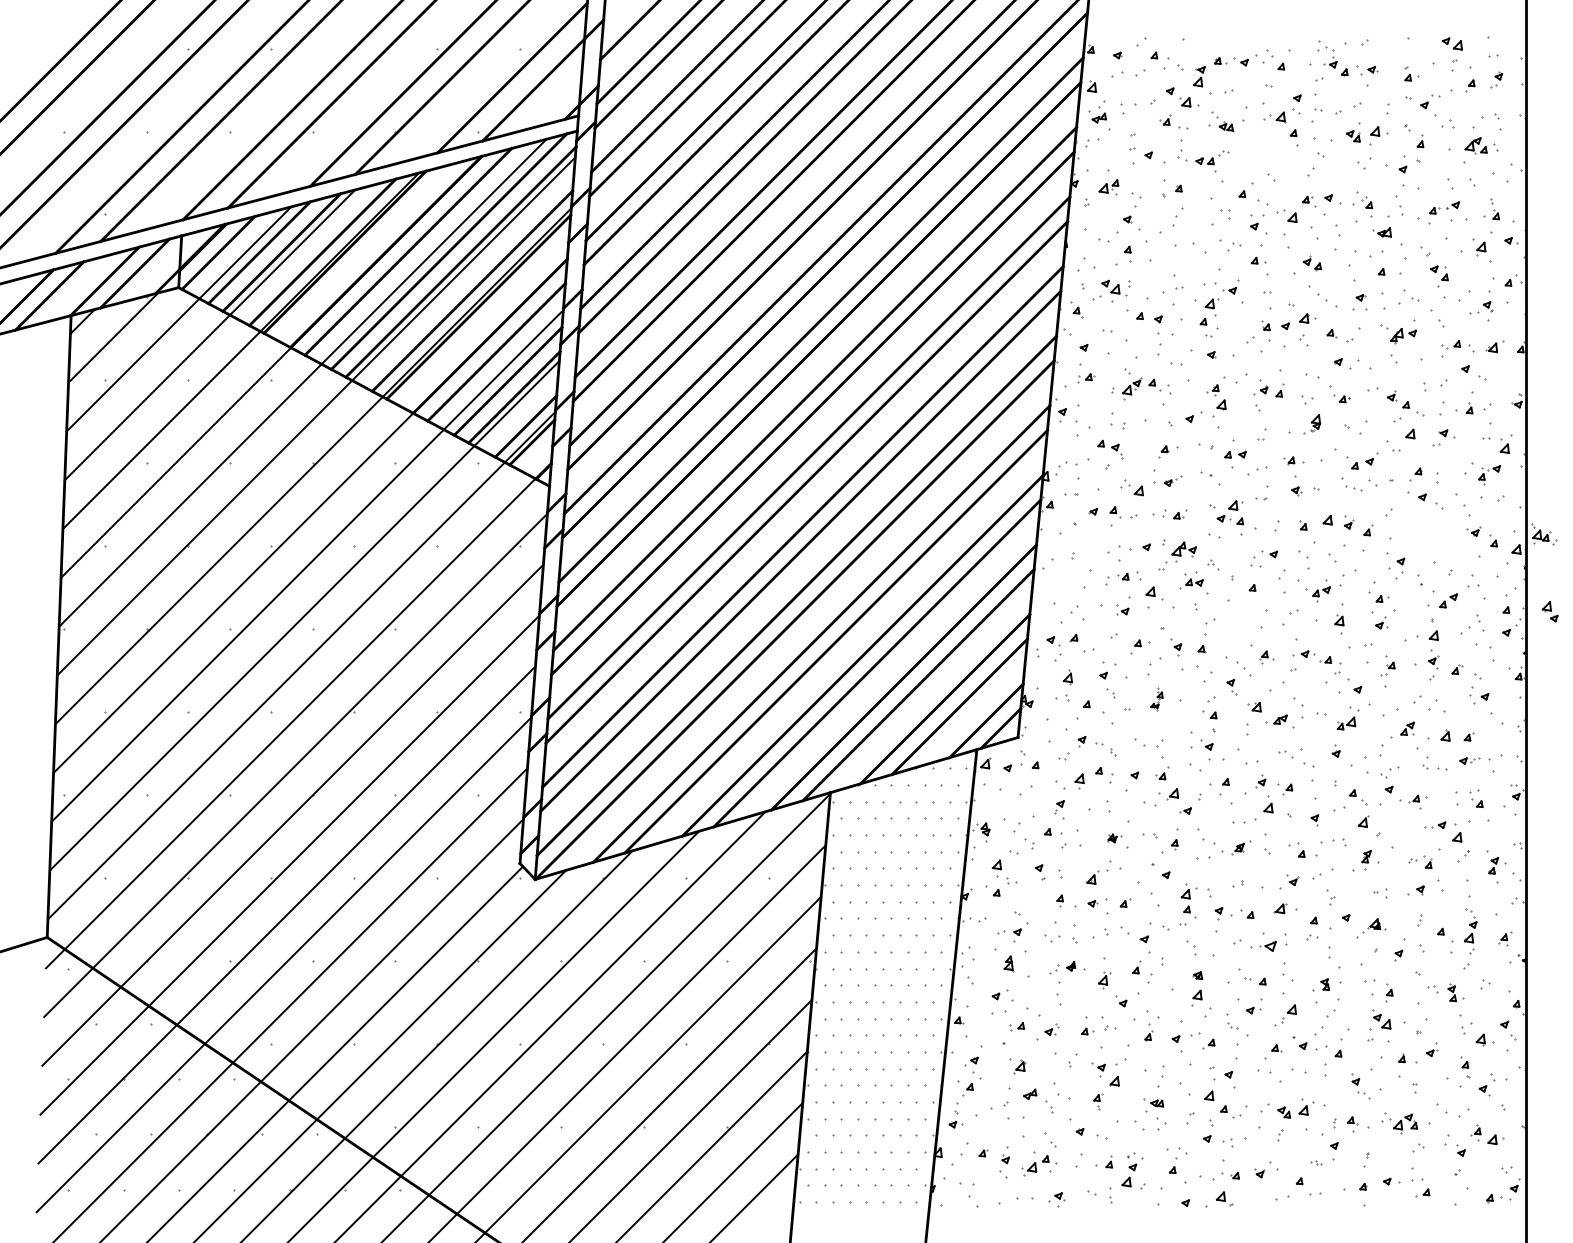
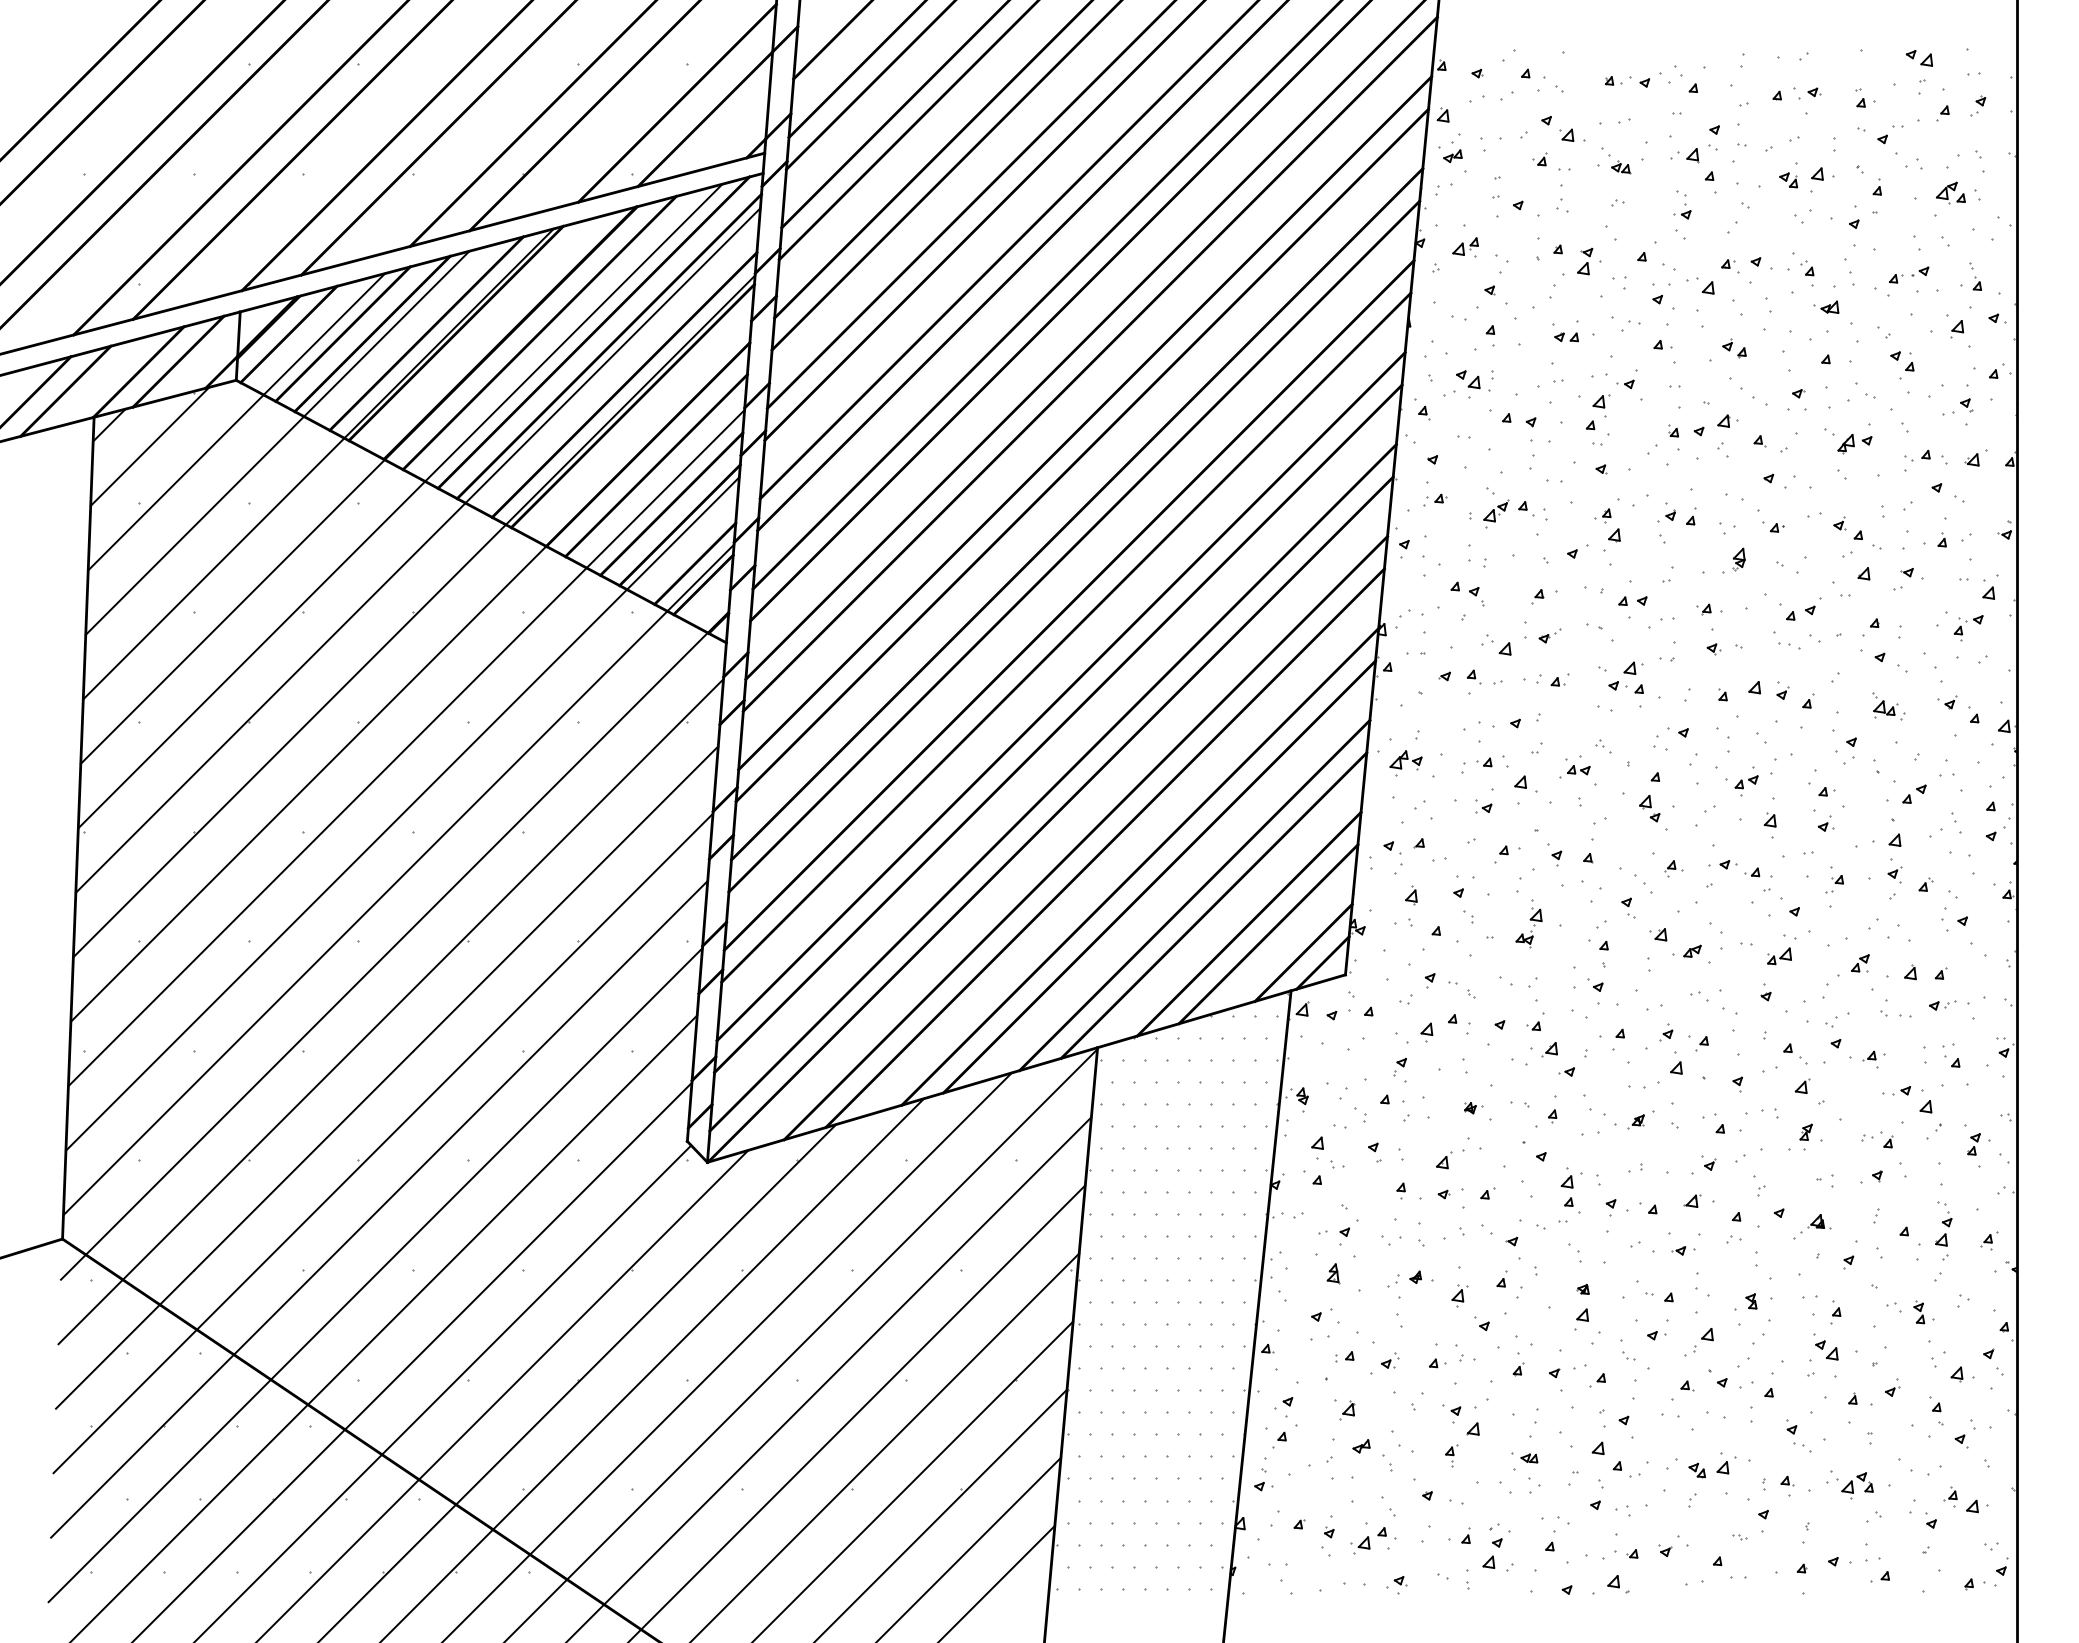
part: (1330, 57) -> (1682, 204), moved
part: (1199, 76) -> (1585, 261), moved
part: (1204, 161) -> (1566, 337), moved
part: (1543, 534) -> (1888, 706), moved
part: (1183, 551) -> (1405, 763), moved
part: (1550, 611) -> (1649, 808), moved
part: (1156, 698) -> (1528, 923), size x1.67
part: (1273, 946) -> (1683, 1250), size x0.62

